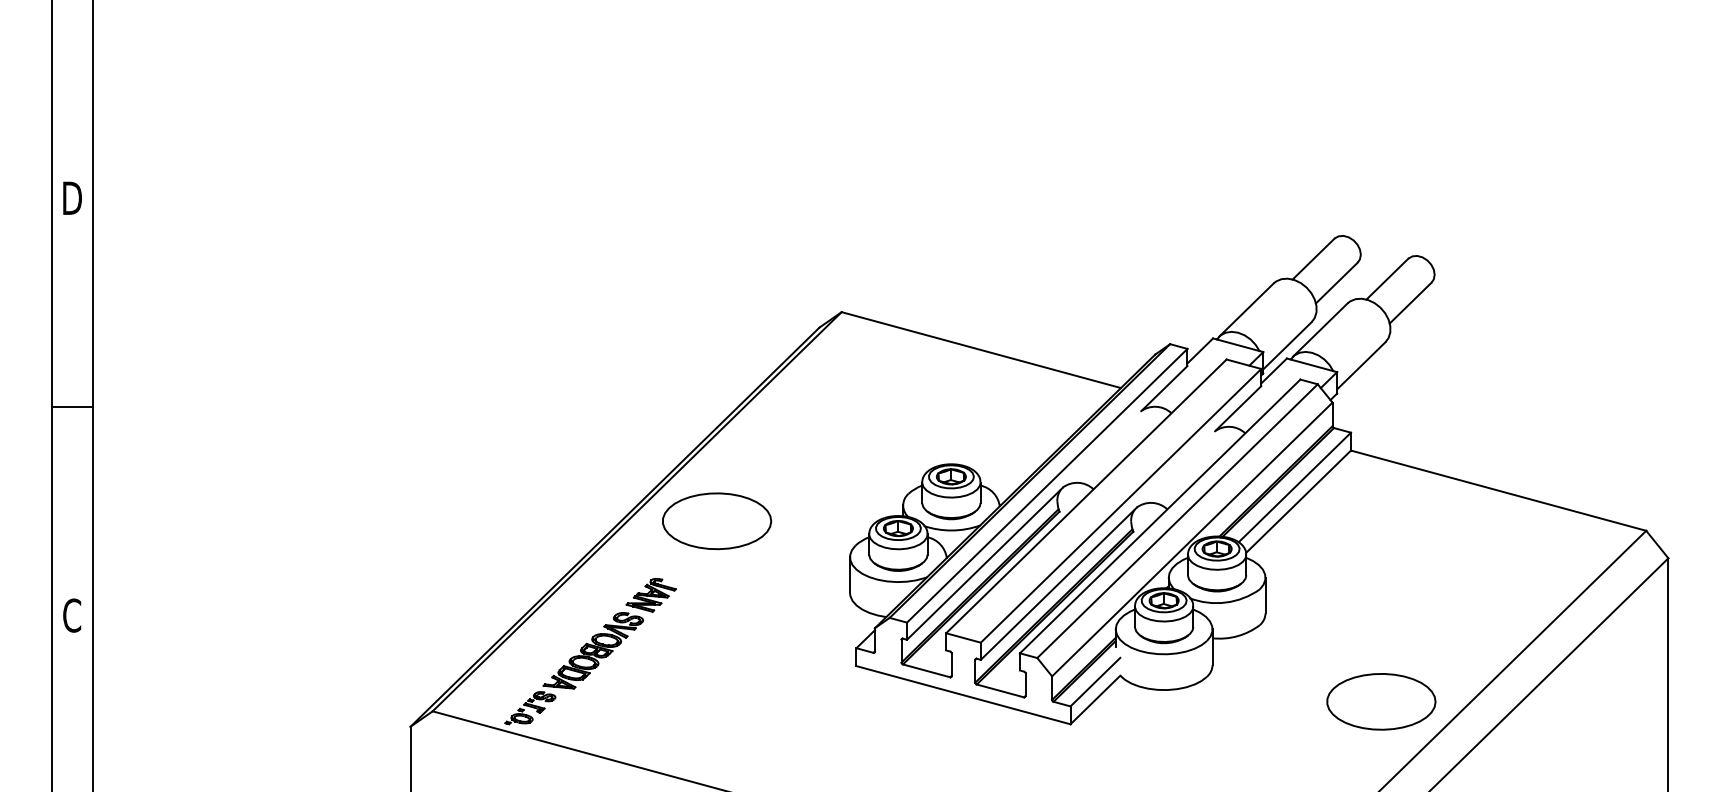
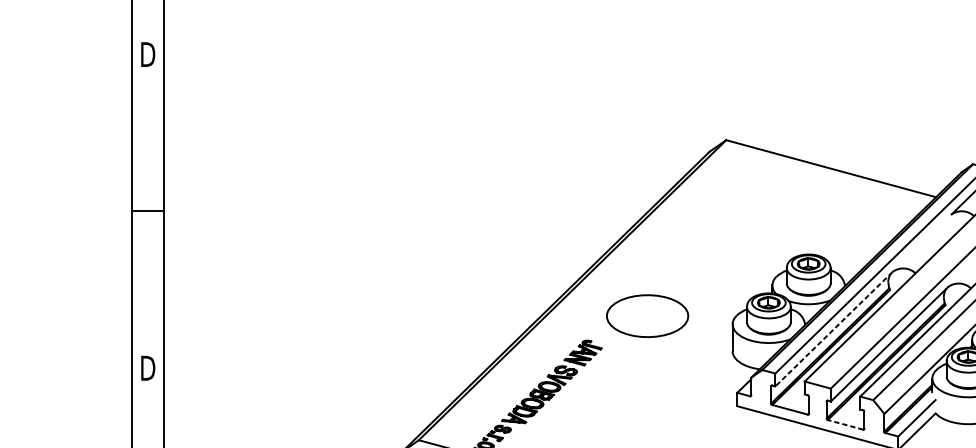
part: (717, 521) -> (647, 316), moved
line: (984, 563) -> (833, 329), solid -> dashed
text: (72, 615) -> (148, 368), C -> D
line: (999, 690) -> (844, 424), solid -> dashed

